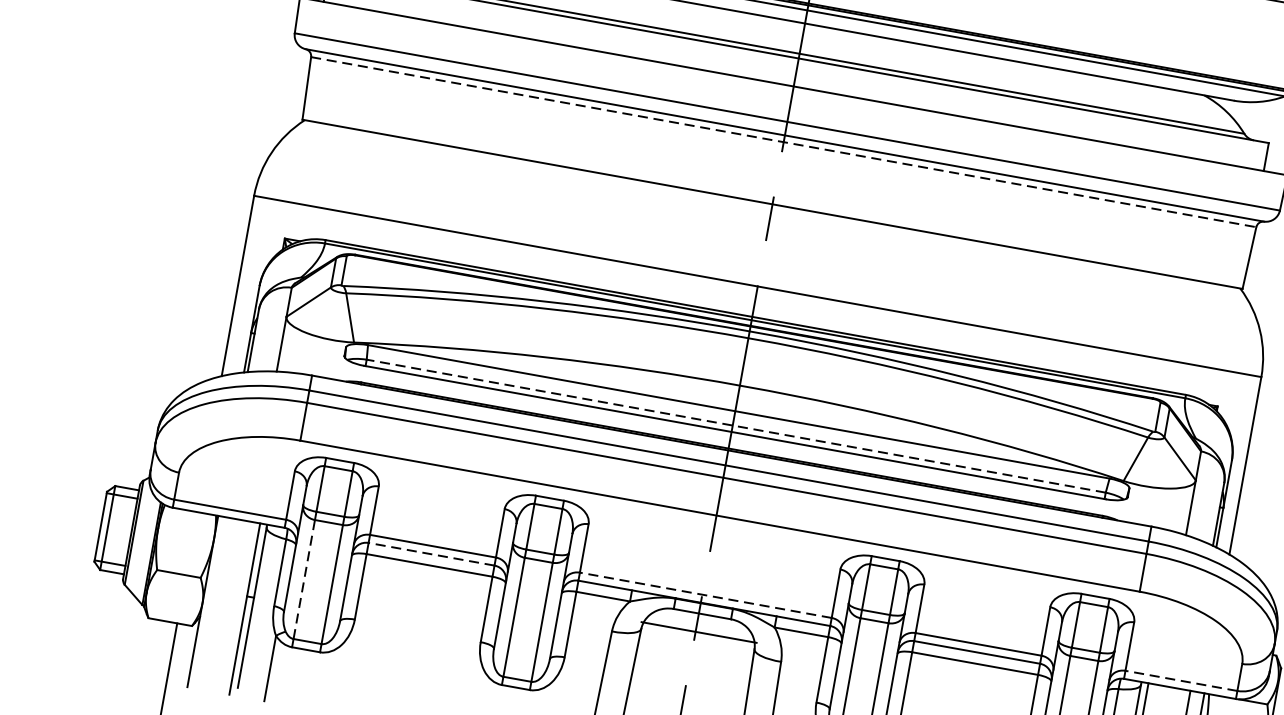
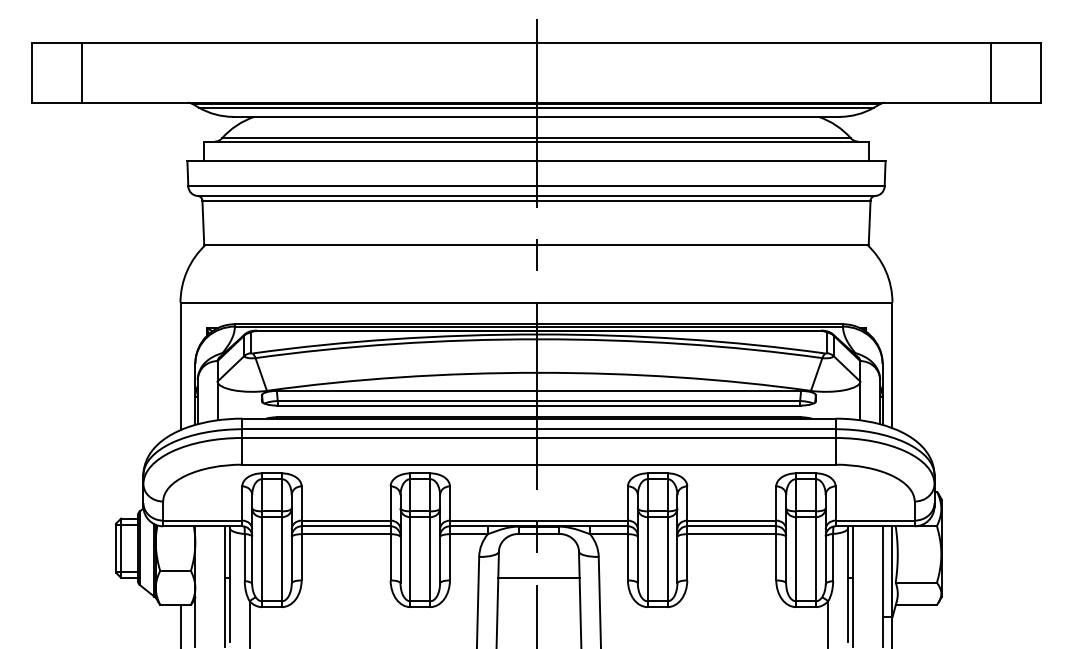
line: (783, 141) -> (536, 200), dashed -> solid
line: (735, 426) -> (538, 401), dashed -> solid
line: (430, 554) -> (345, 526), dashed -> solid
line: (305, 578) -> (262, 558), dashed -> solid
line: (705, 595) -> (538, 520), dashed -> solid
line: (698, 631) -> (538, 577), moved
line: (1181, 680) -> (875, 520), dashed -> solid

